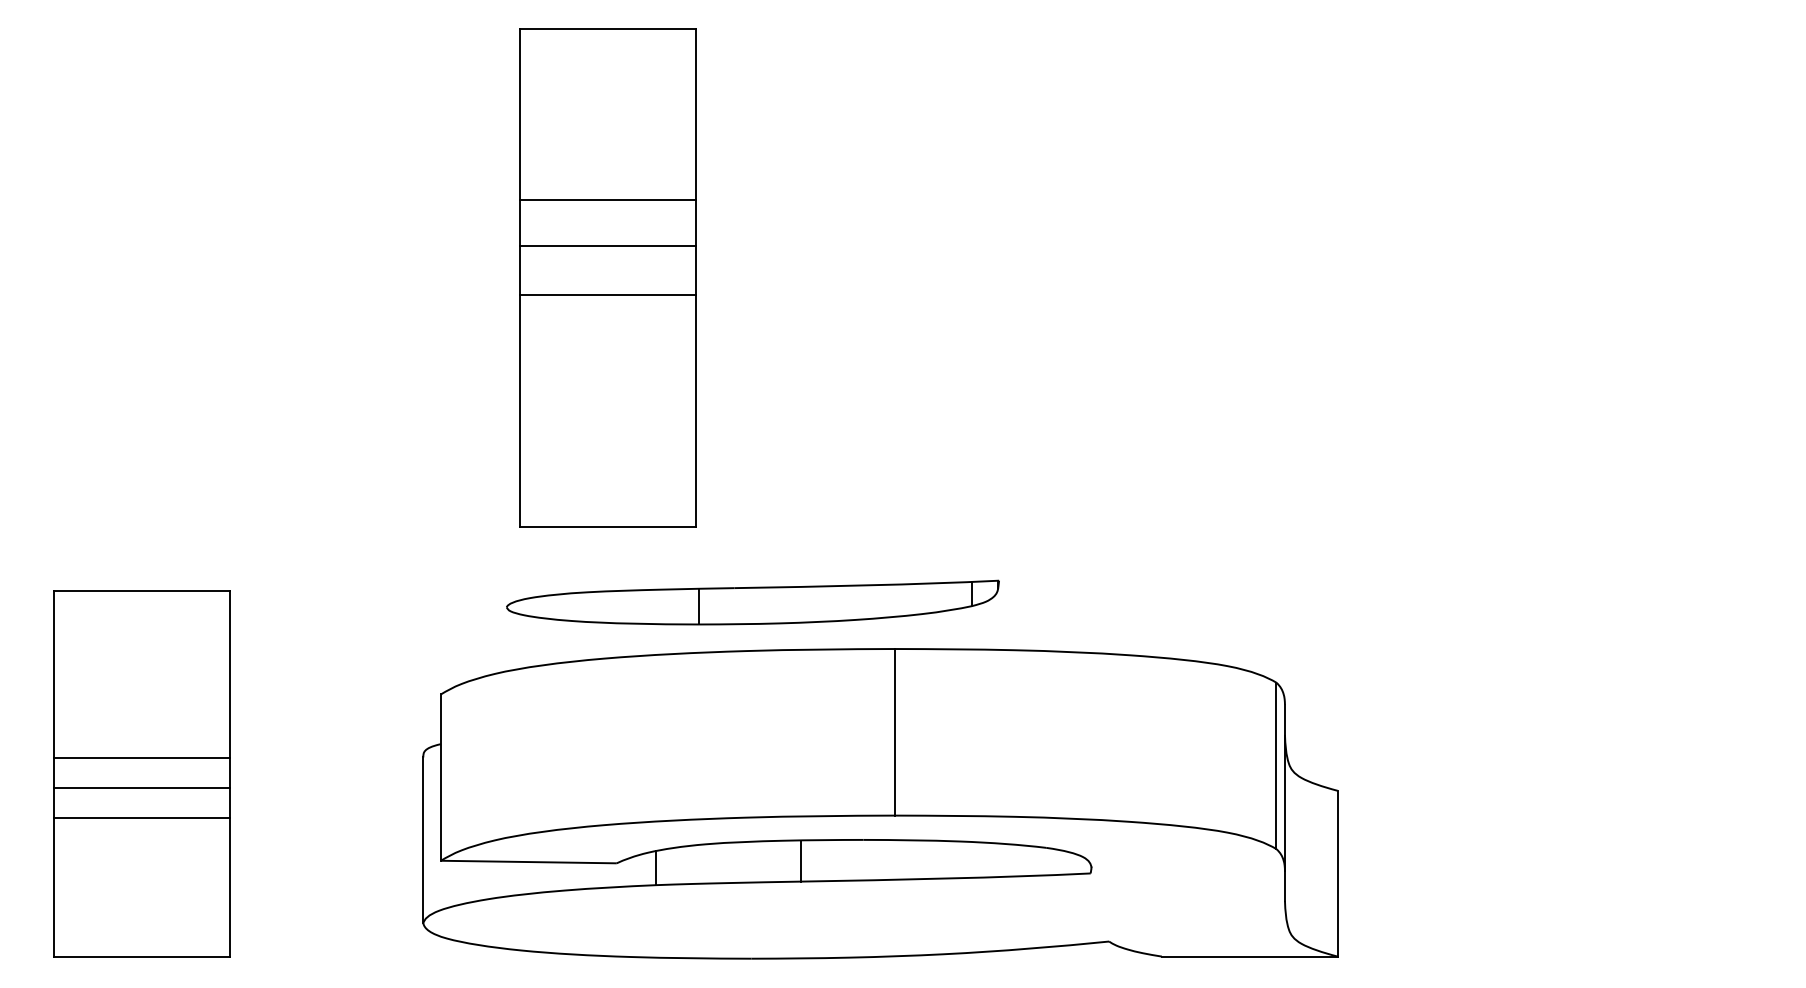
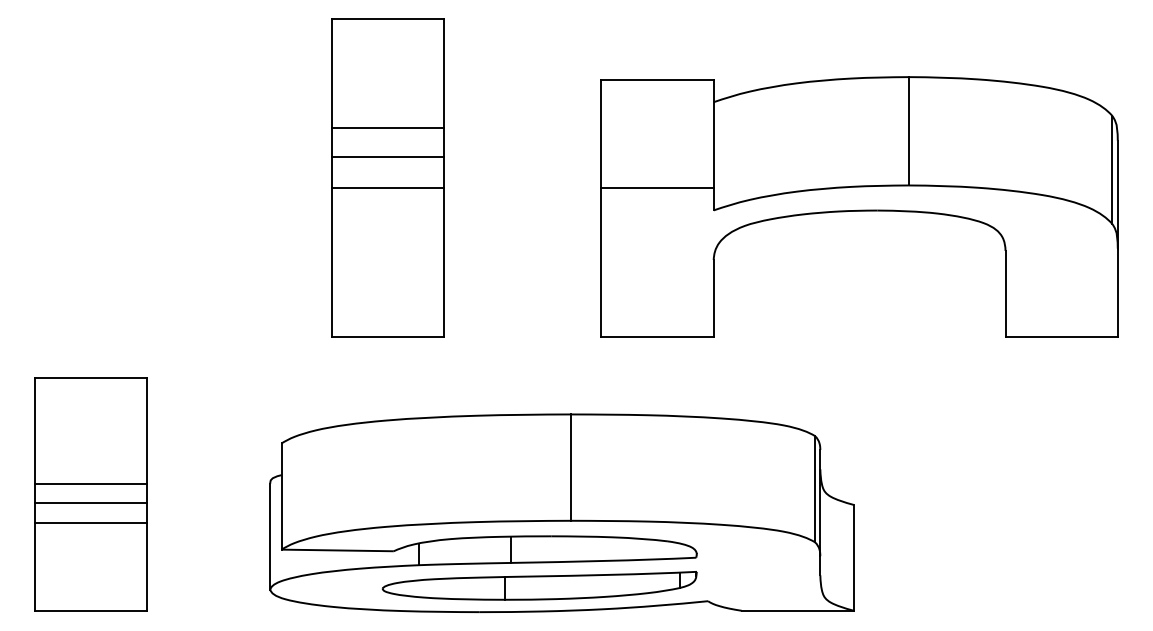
part: (1346, 323) -> (859, 206), added
part: (752, 602) -> (539, 585), moved

